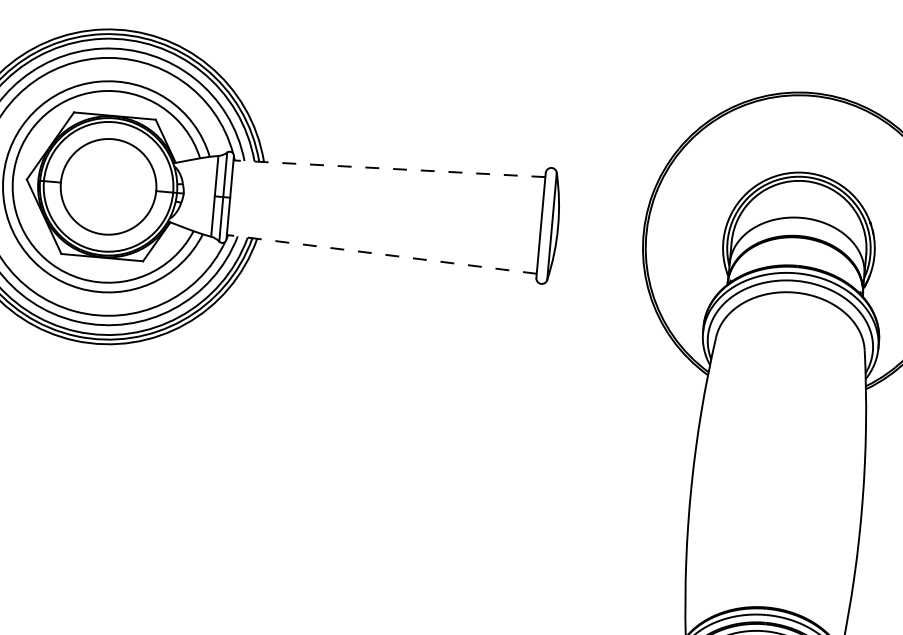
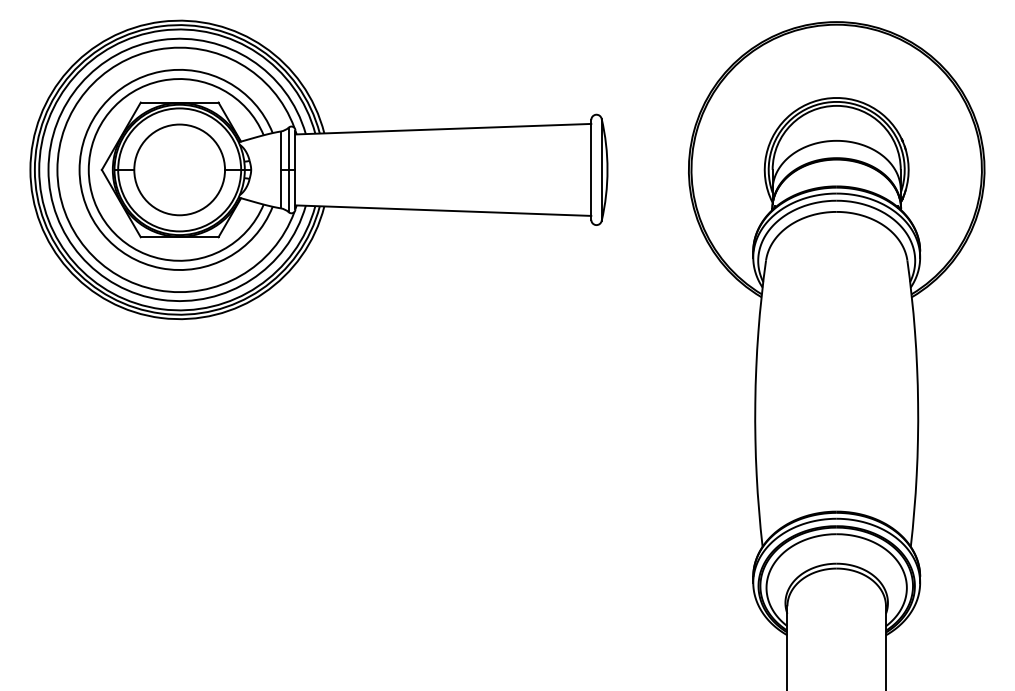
line: (388, 169) -> (442, 129), dashed -> solid
line: (380, 254) -> (442, 210), dashed -> solid

